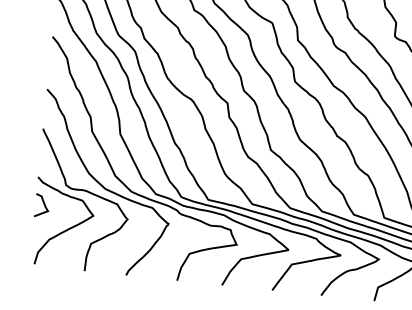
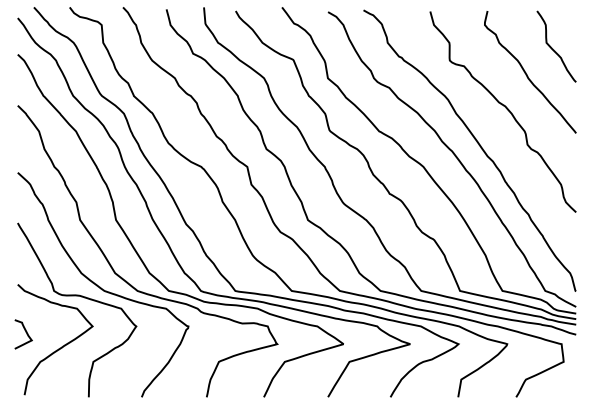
curve: (43, 204) -> (25, 332), moved

